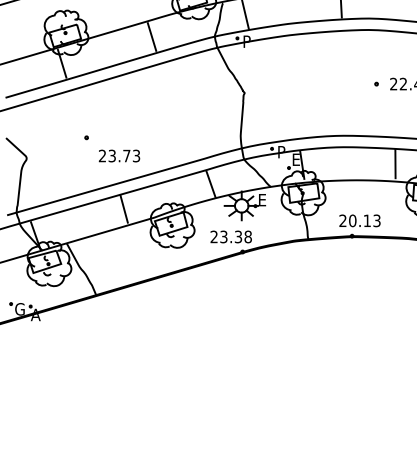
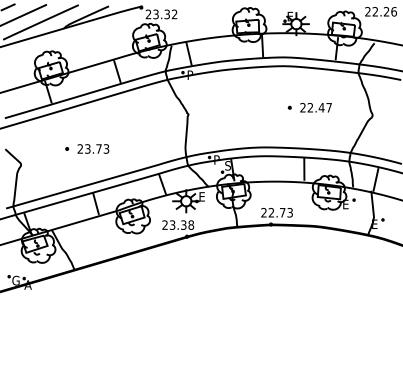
text: (119, 155) -> (93, 148), moved
text: (295, 159) -> (227, 165), E -> S
text: (359, 220) -> (276, 212), 20.13 -> 22.73

